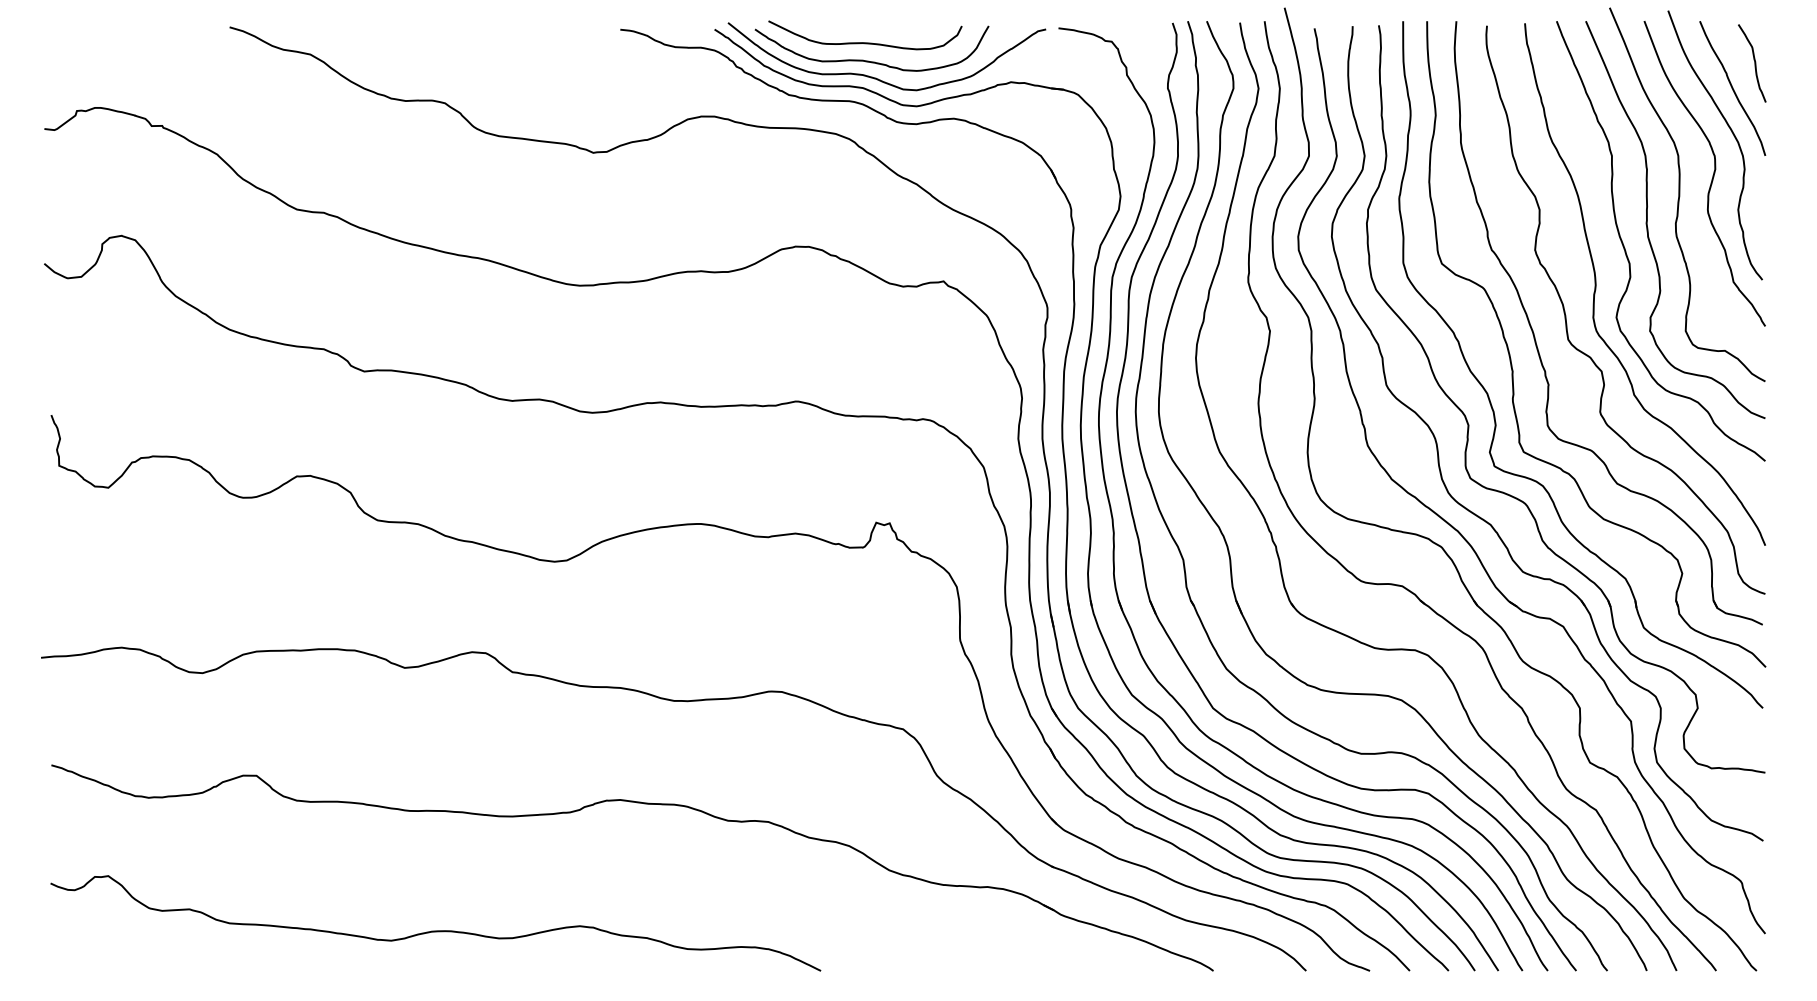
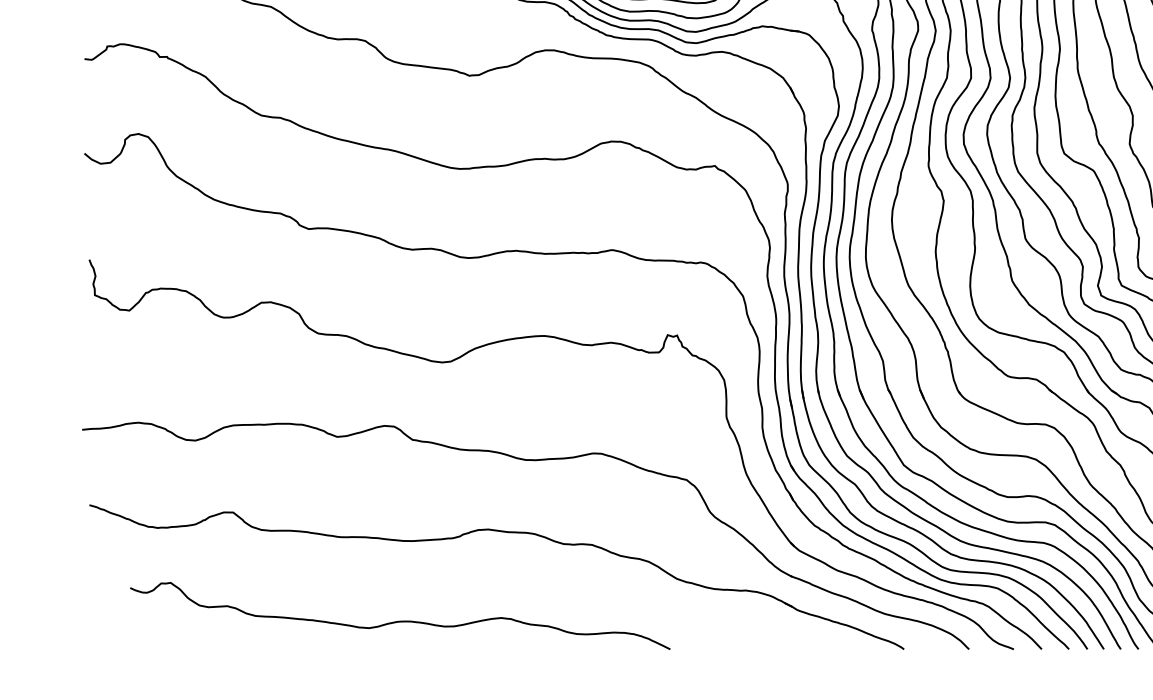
curve: (435, 930) -> (400, 621), moved

